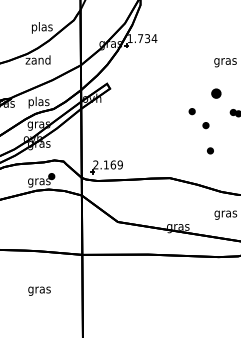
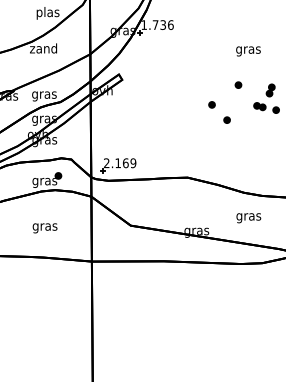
text: (154, 38) -> (170, 24), 1.734 -> 1.736
part: (216, 92) -> (238, 84), size x0.62
text: (38, 102) -> (44, 94), plas -> gras
part: (209, 150) -> (231, 147), removed
text: (38, 291) -> (44, 228), moved

